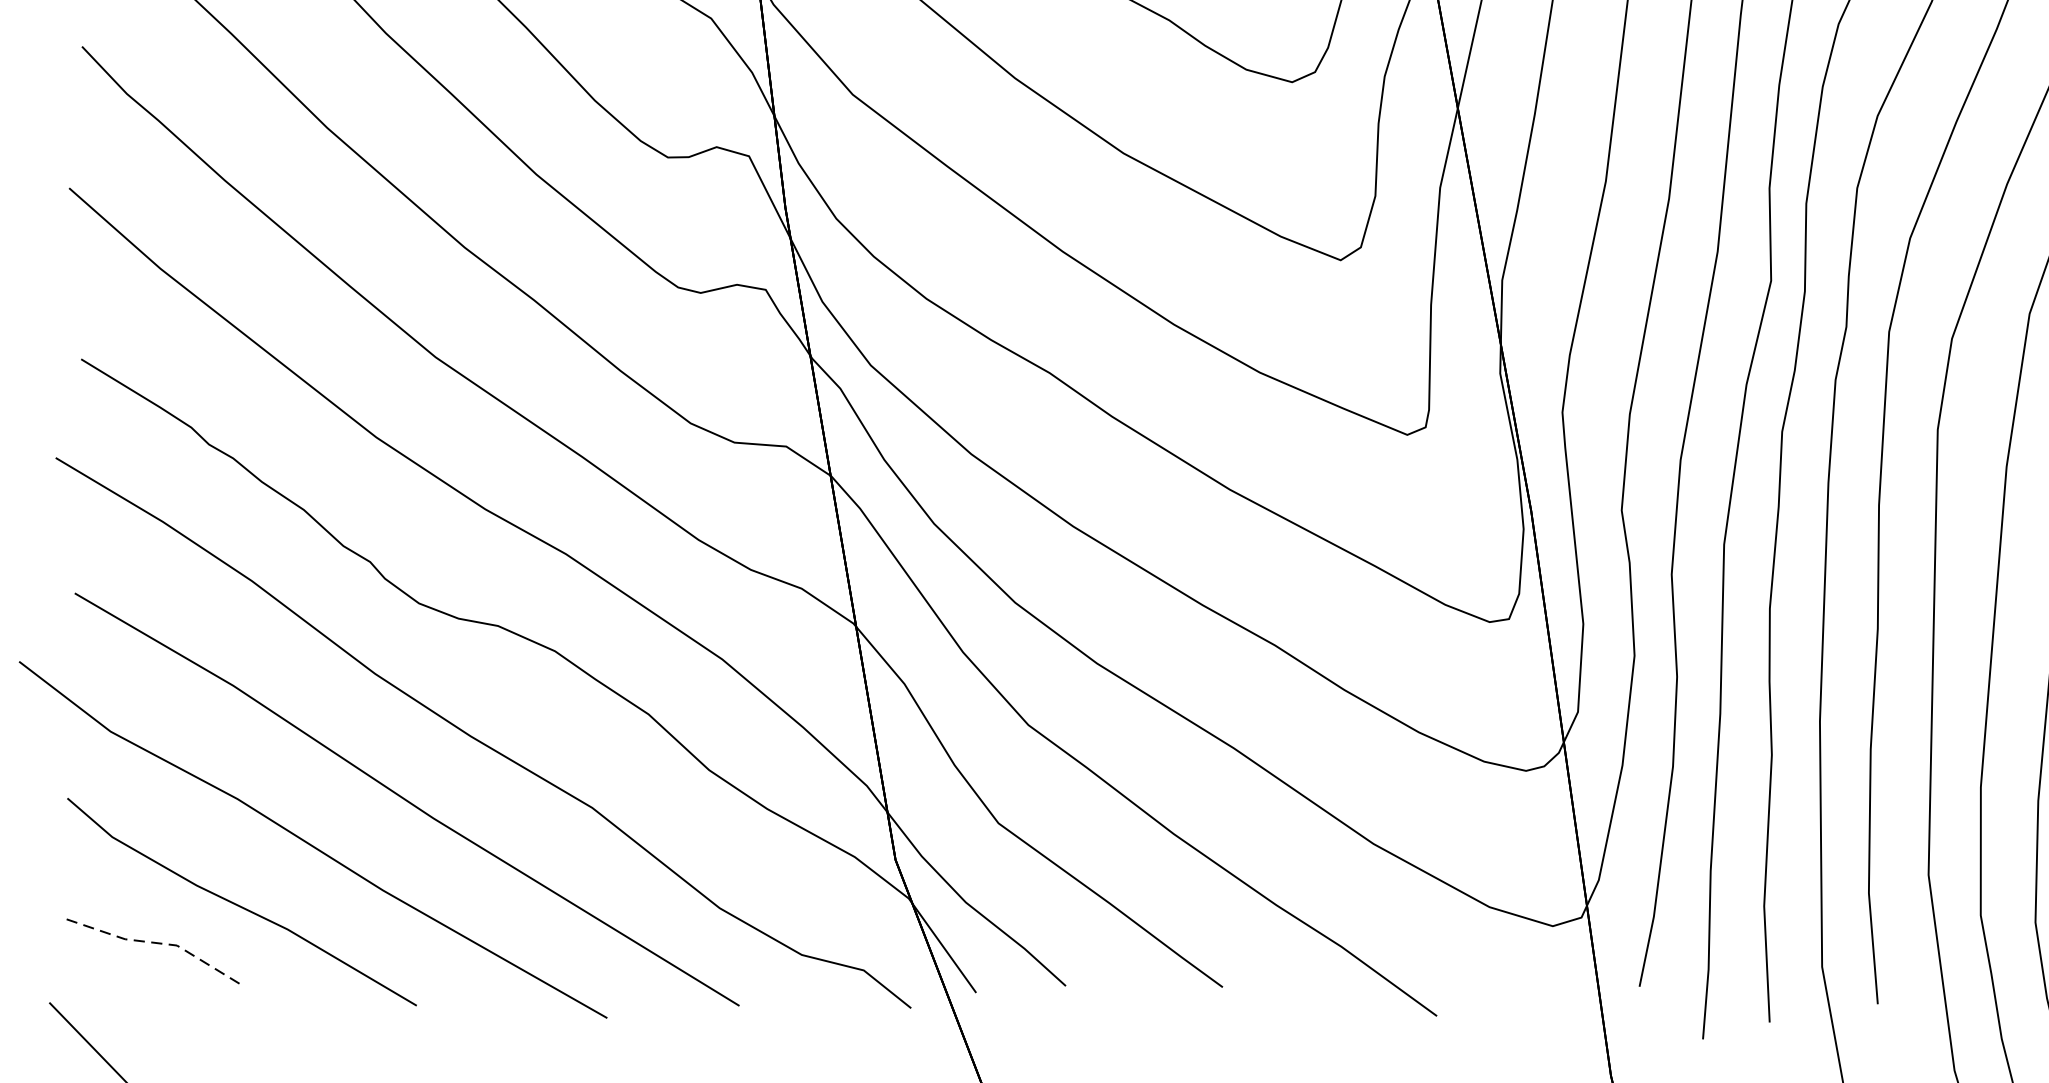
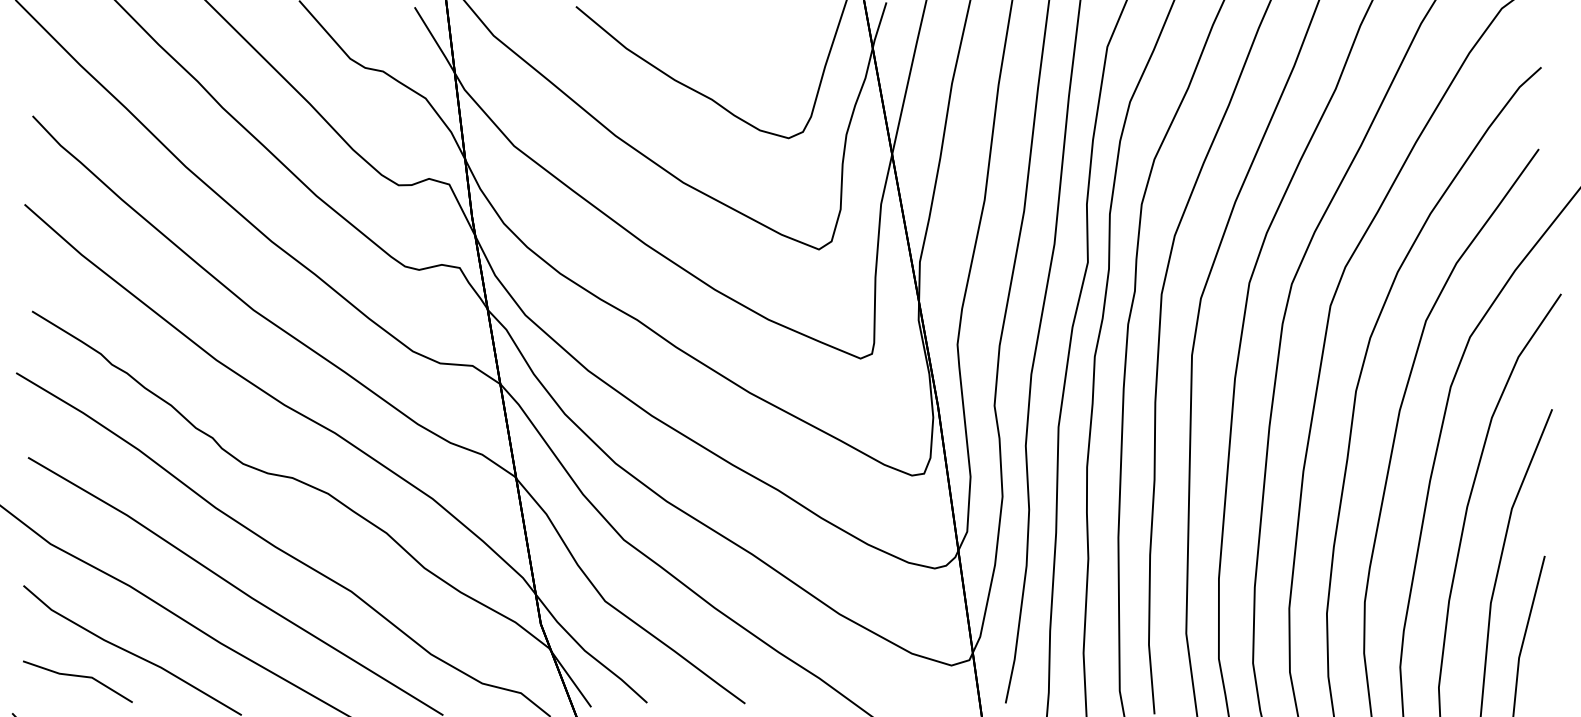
line: (158, 943) -> (80, 676), dashed -> solid

